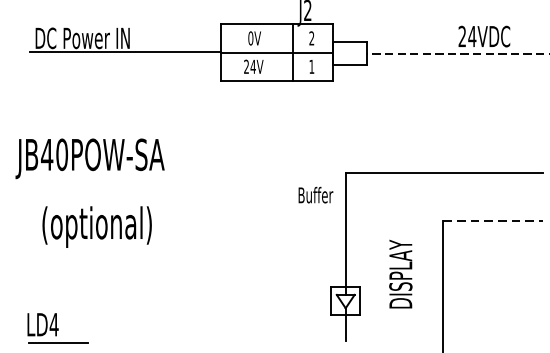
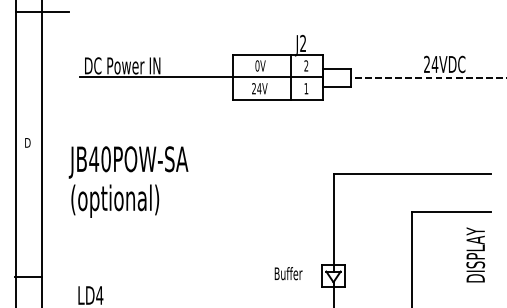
text: (315, 195) -> (288, 273), moved
line: (492, 221) -> (451, 212), dashed -> solid
text: (97, 226) -> (115, 200), moved
text: (400, 273) -> (475, 254), moved

